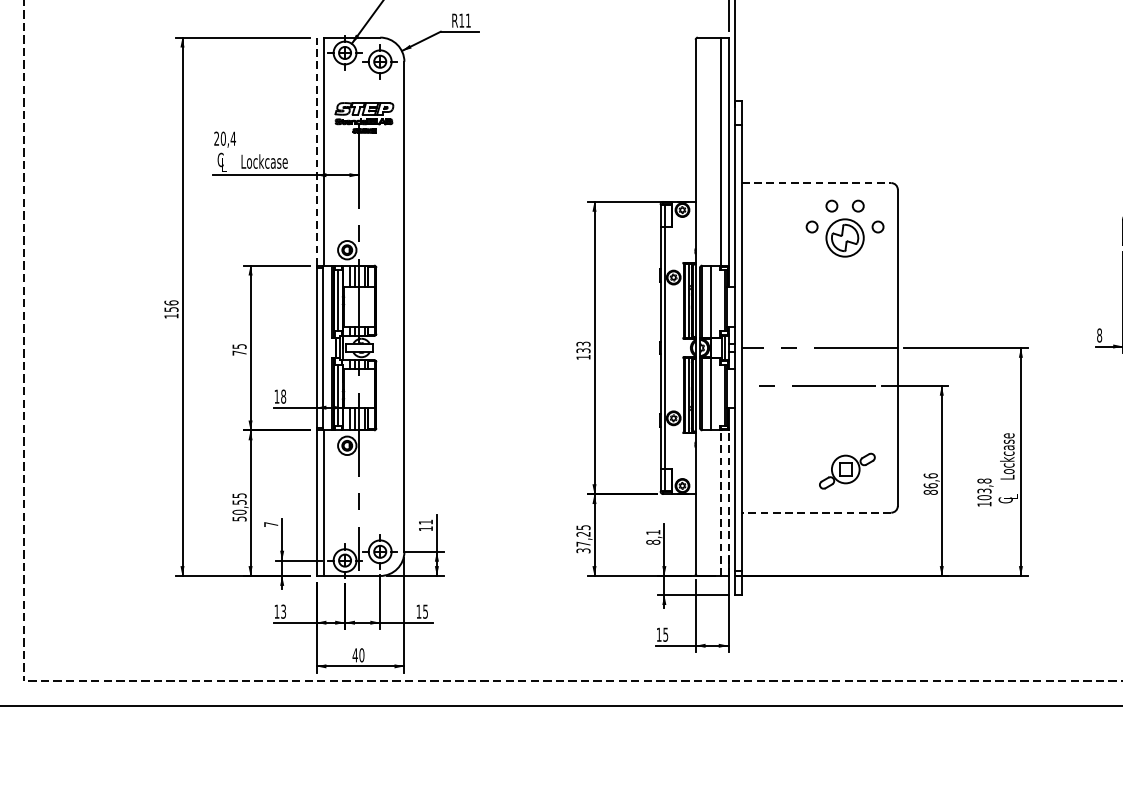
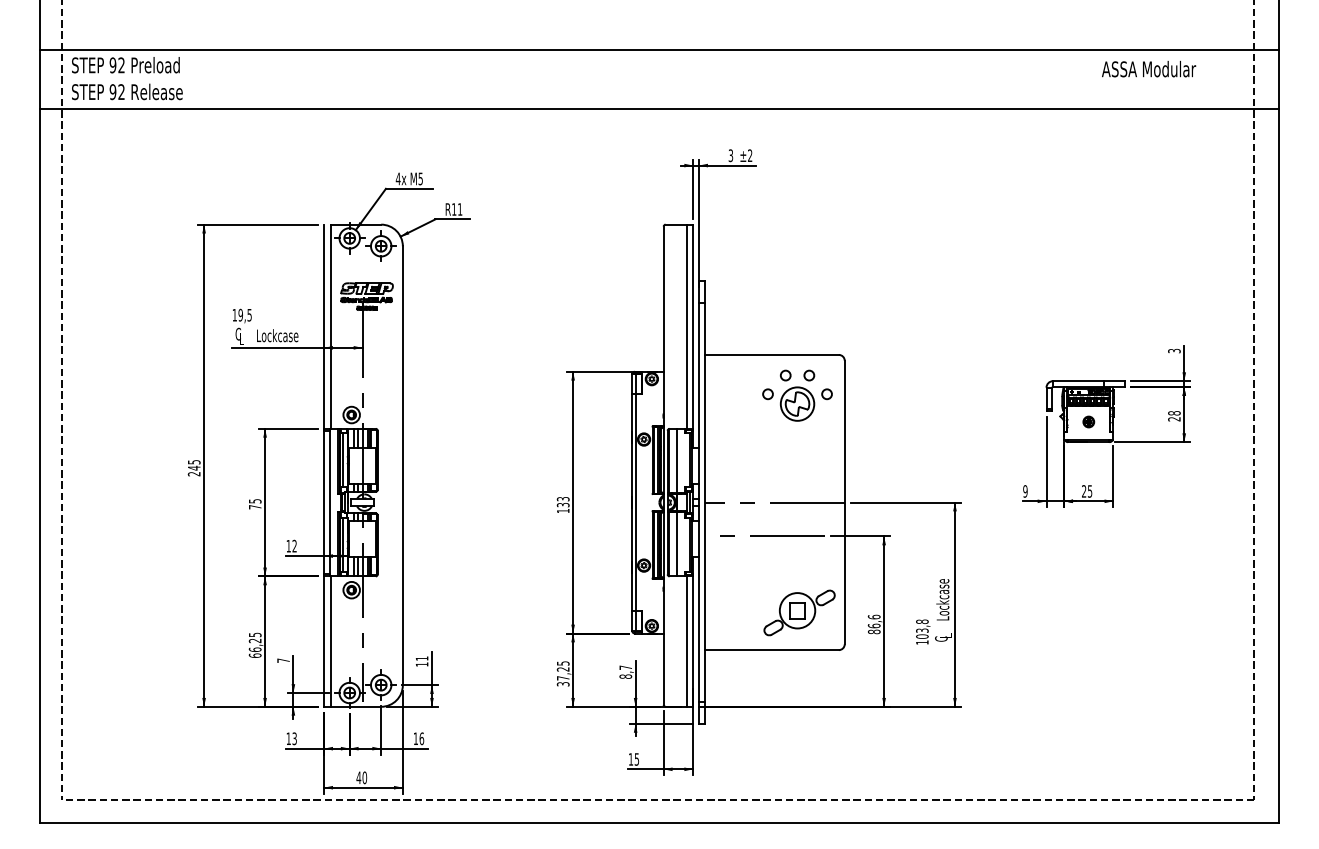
text: (225, 137) -> (242, 314), 20,4 -> 19,5
line: (316, 151) -> (324, 326), dashed -> solid
line: (816, 182) -> (771, 354), dashed -> solid
text: (170, 309) -> (193, 468), 156 -> 245
text: (1099, 335) -> (1025, 491), 8 -> 9
text: (283, 397) -> (294, 546), 18 -> 12
part: (847, 470) -> (799, 612), size x1.43
line: (721, 503) -> (686, 641), dashed -> solid
line: (728, 503) -> (693, 641), dashed -> solid
text: (238, 509) -> (254, 647), 50,55 -> 66,25
line: (816, 513) -> (771, 650), dashed -> solid
text: (653, 532) -> (625, 667), 8,1 -> 8,7
text: (425, 611) -> (421, 738), 15 -> 16

